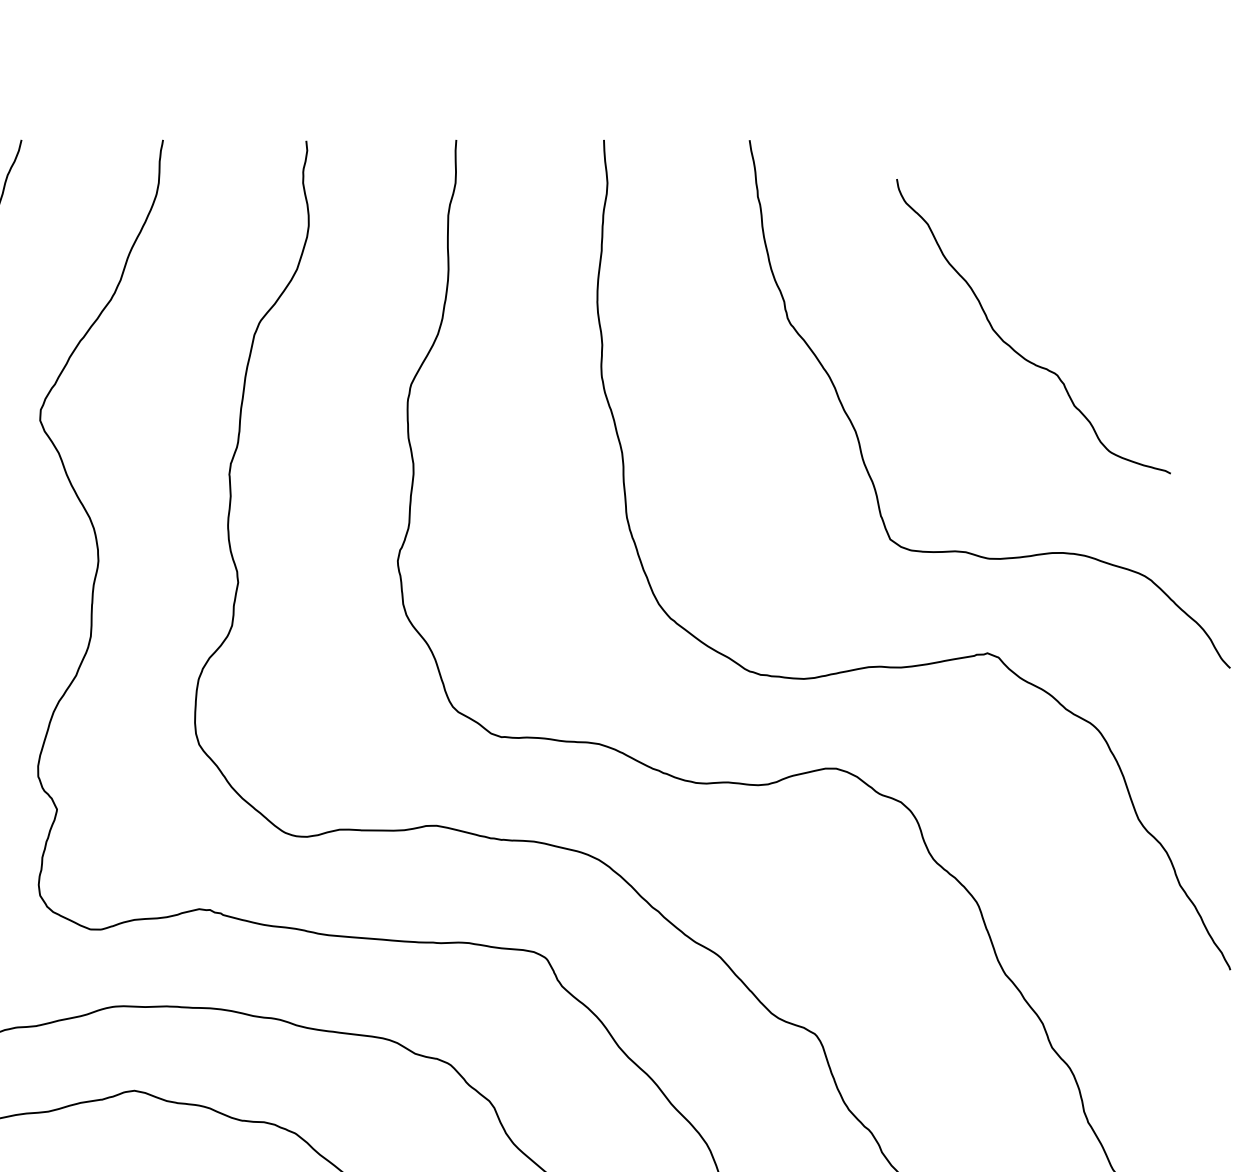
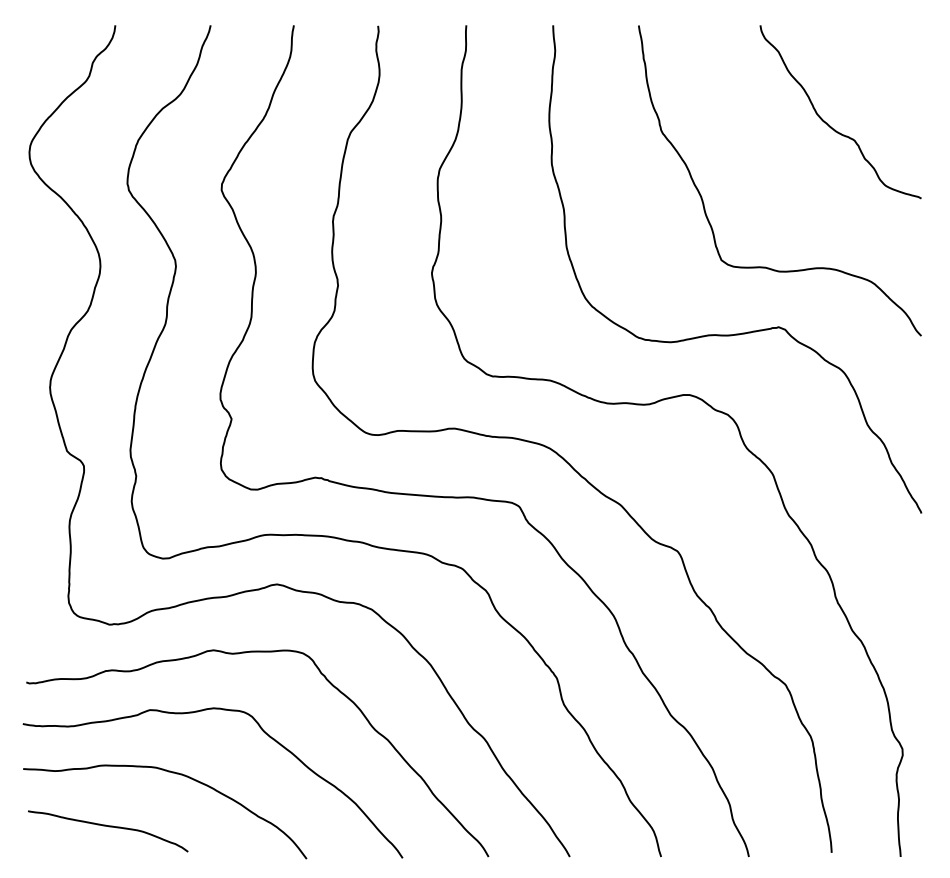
curve: (1012, 345) -> (828, 123), moved

